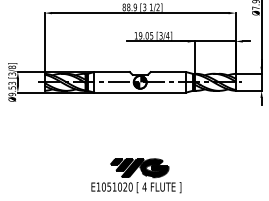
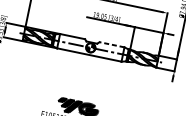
line: (168, 72) -> (111, 45), solid -> dashed

